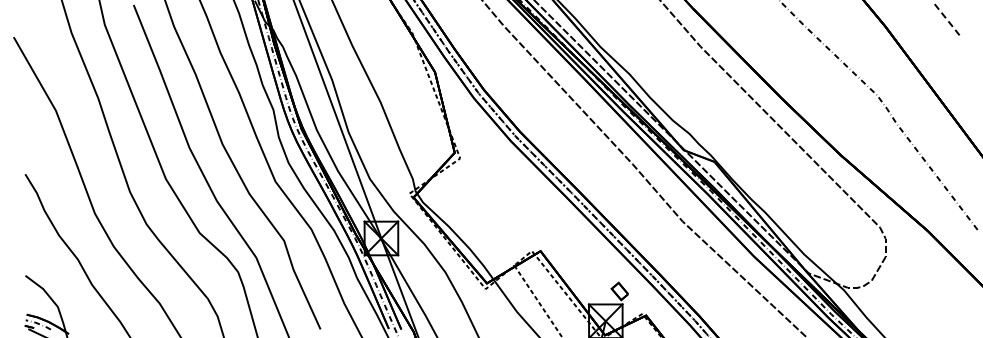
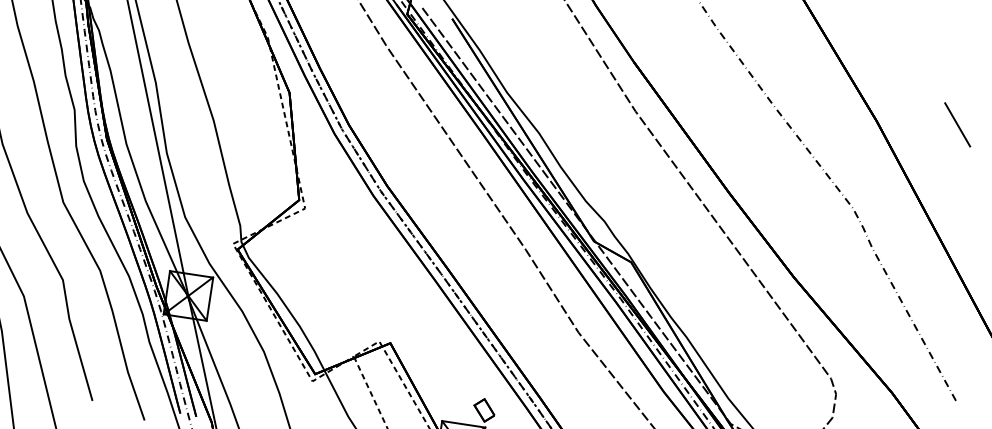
line: (947, 19) -> (958, 124), dashed -> solid

